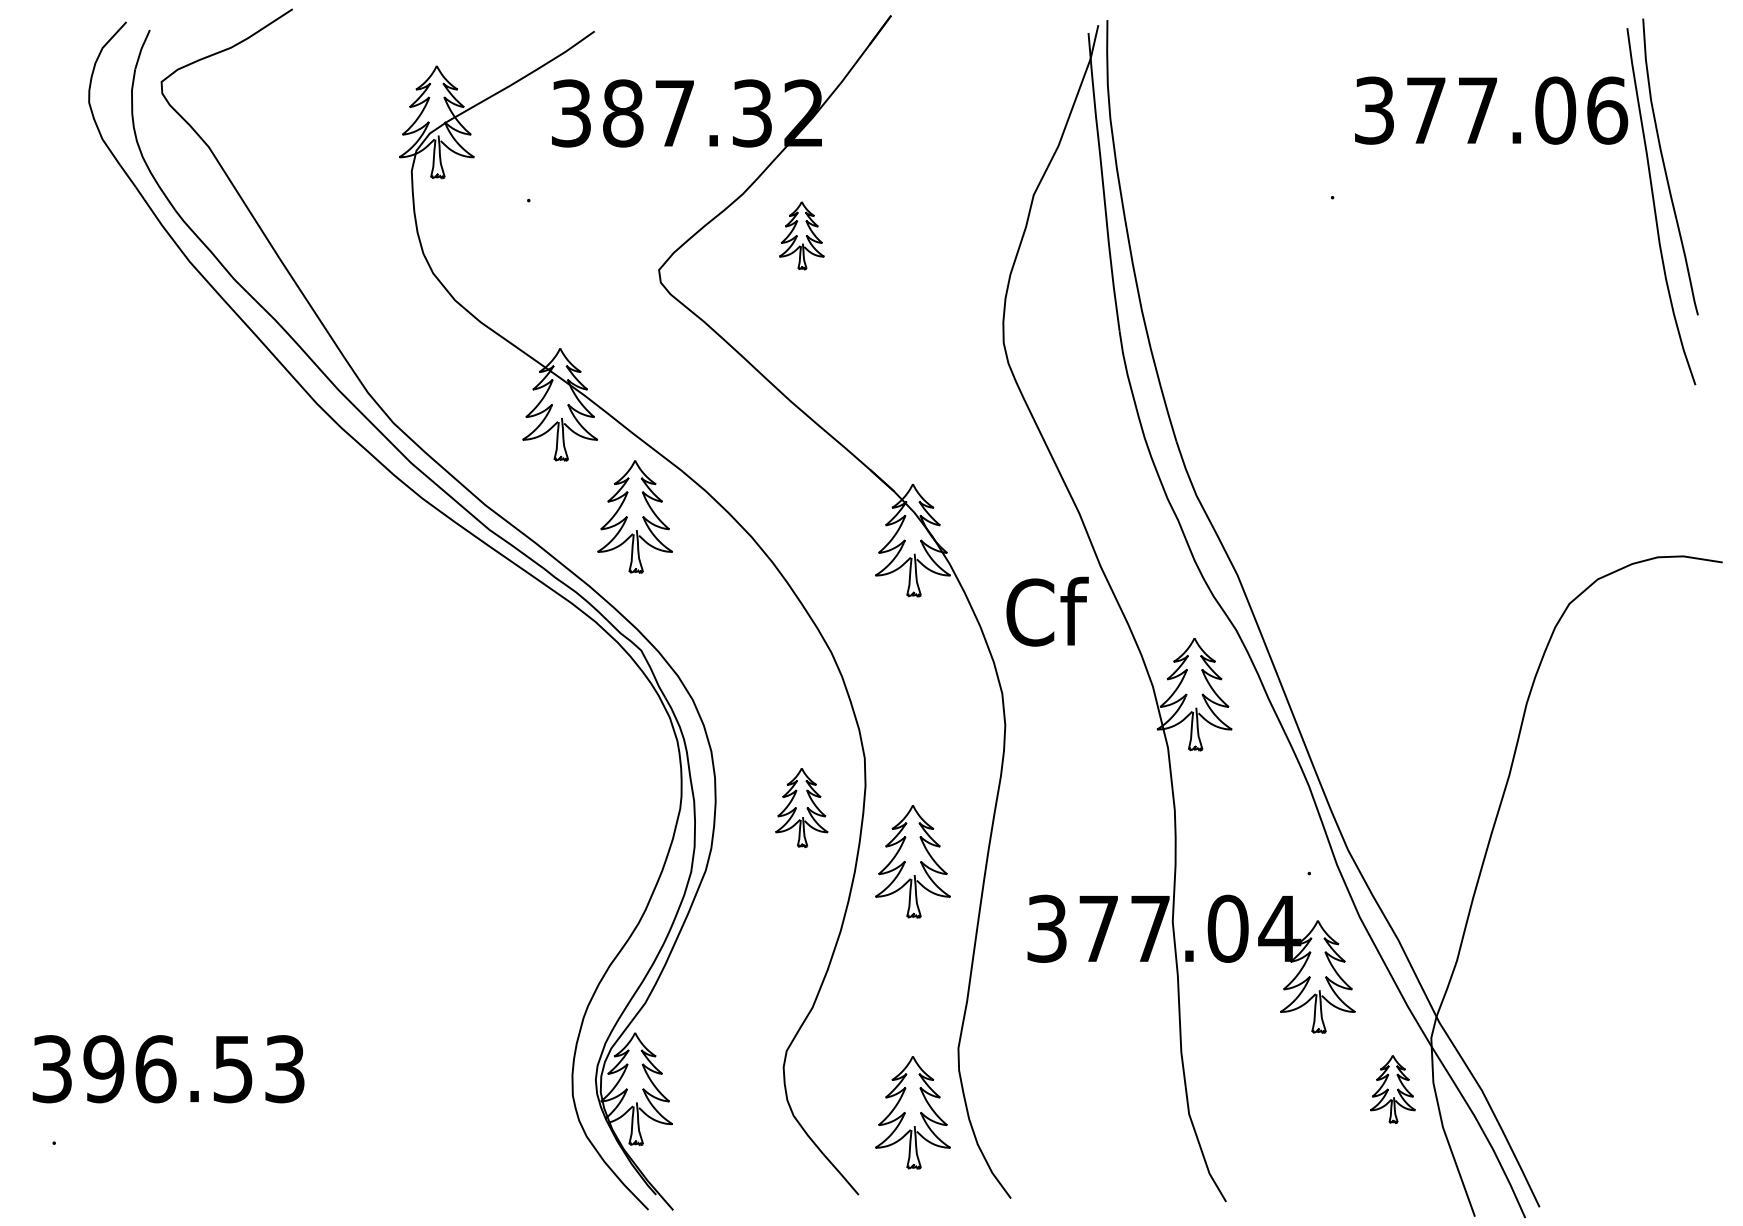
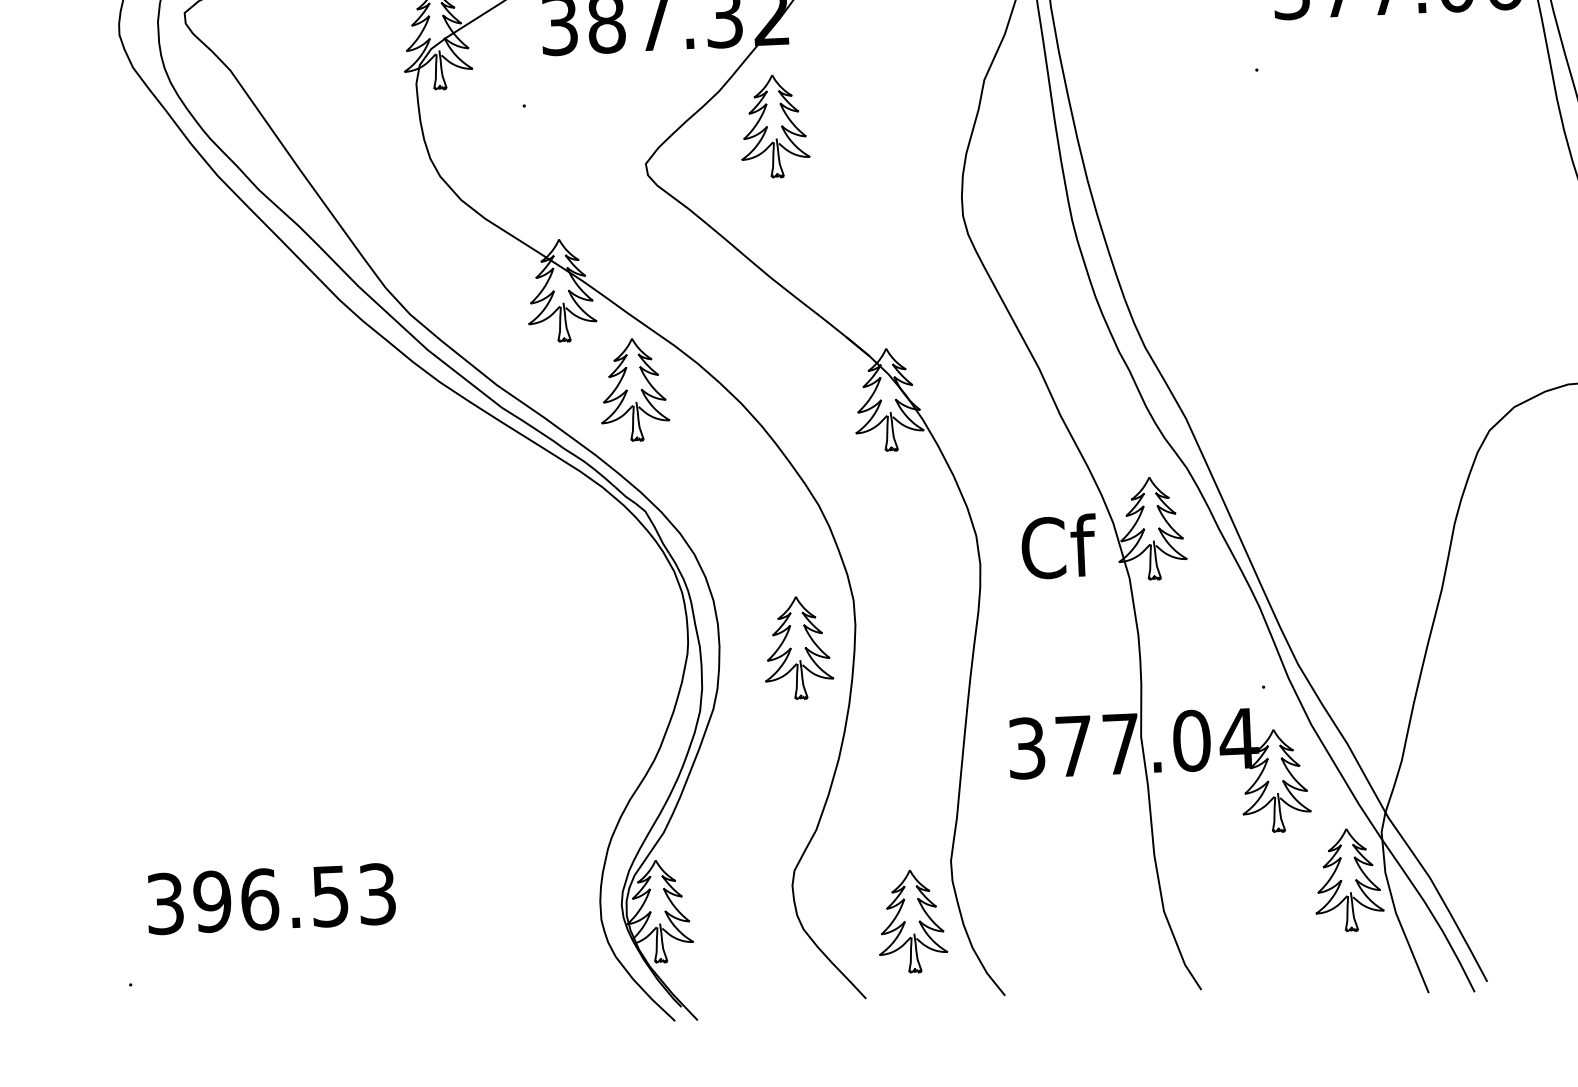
part: (801, 235) -> (774, 126), size x1.67
text: (1047, 611) -> (1059, 546), moved
part: (801, 807) -> (797, 647), size x1.43
part: (912, 861) -> (901, 692), removed
text: (168, 1069) -> (271, 899), moved
part: (1392, 1089) -> (1348, 880), size x1.67

